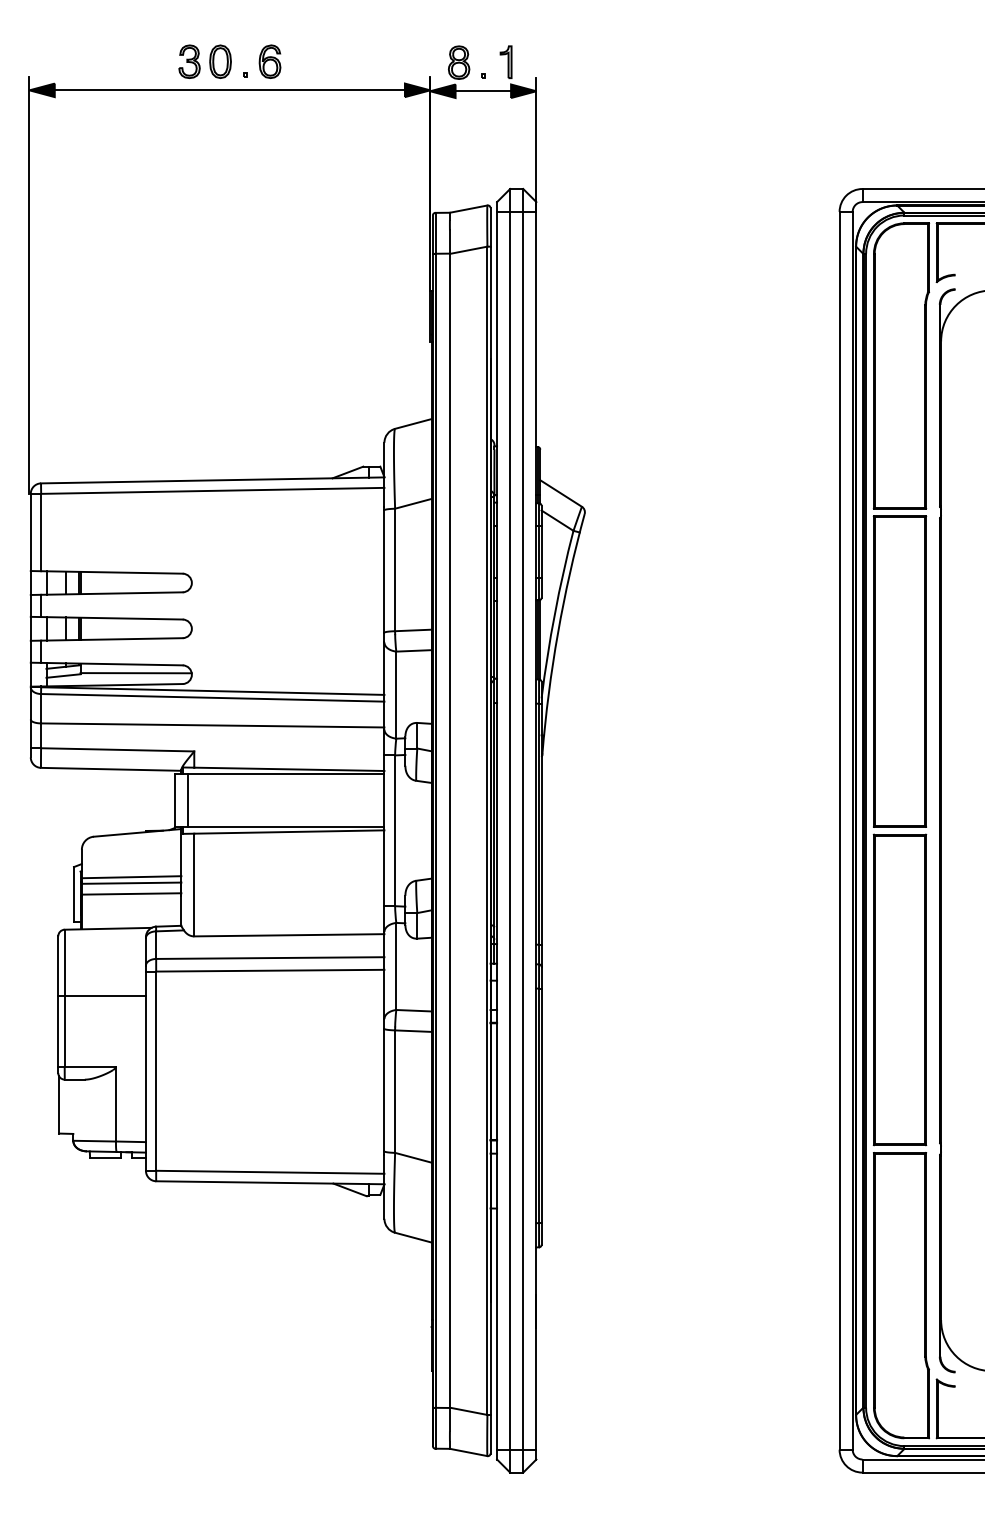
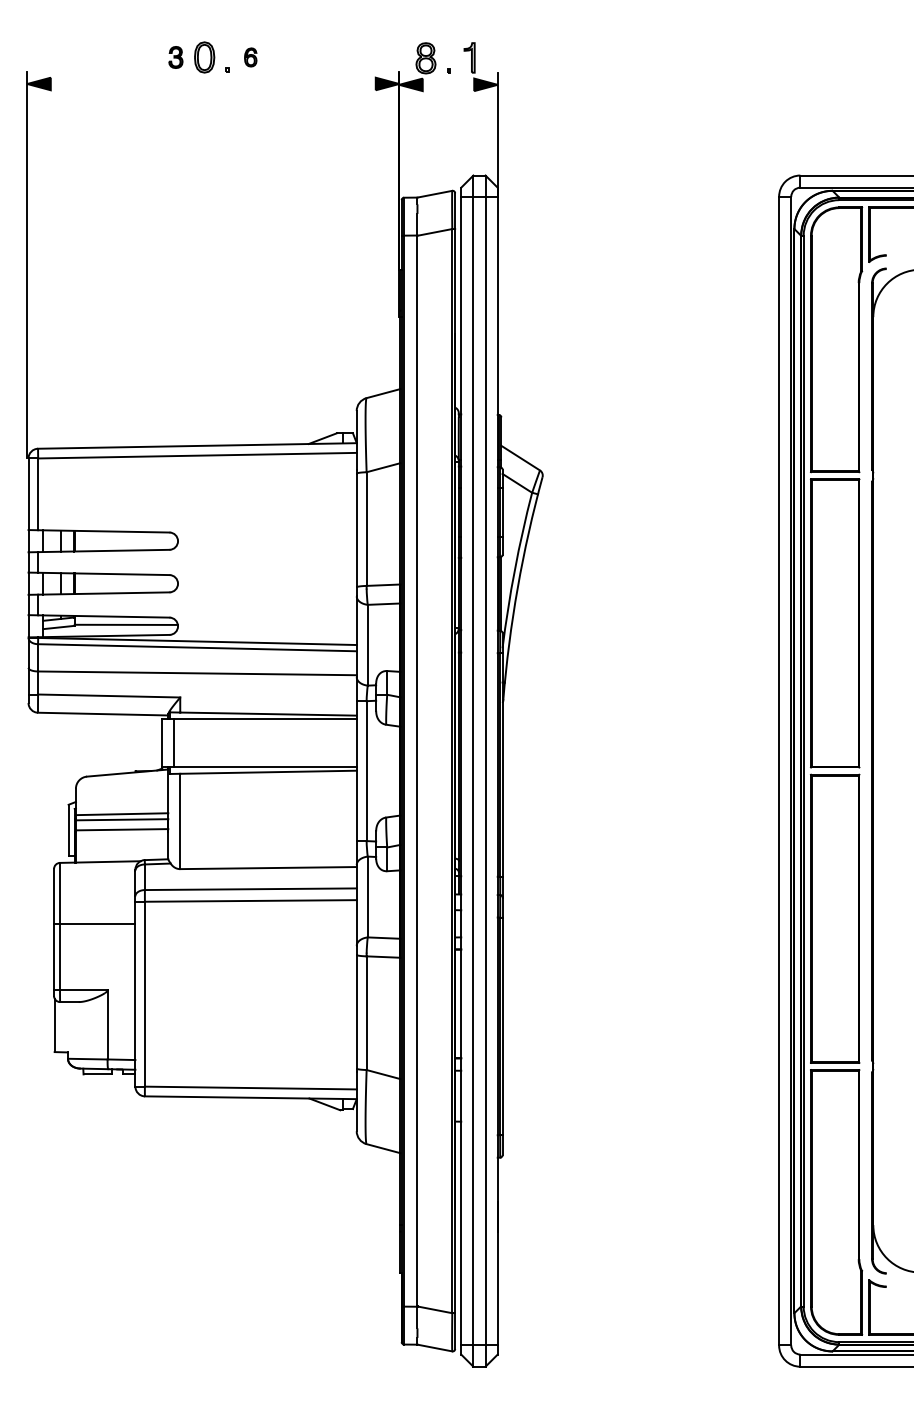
part: (189, 61) -> (175, 57), size x0.7
part: (269, 61) -> (250, 57), size x0.6
line: (229, 90) -> (212, 84), removed
line: (483, 90) -> (448, 84), removed

